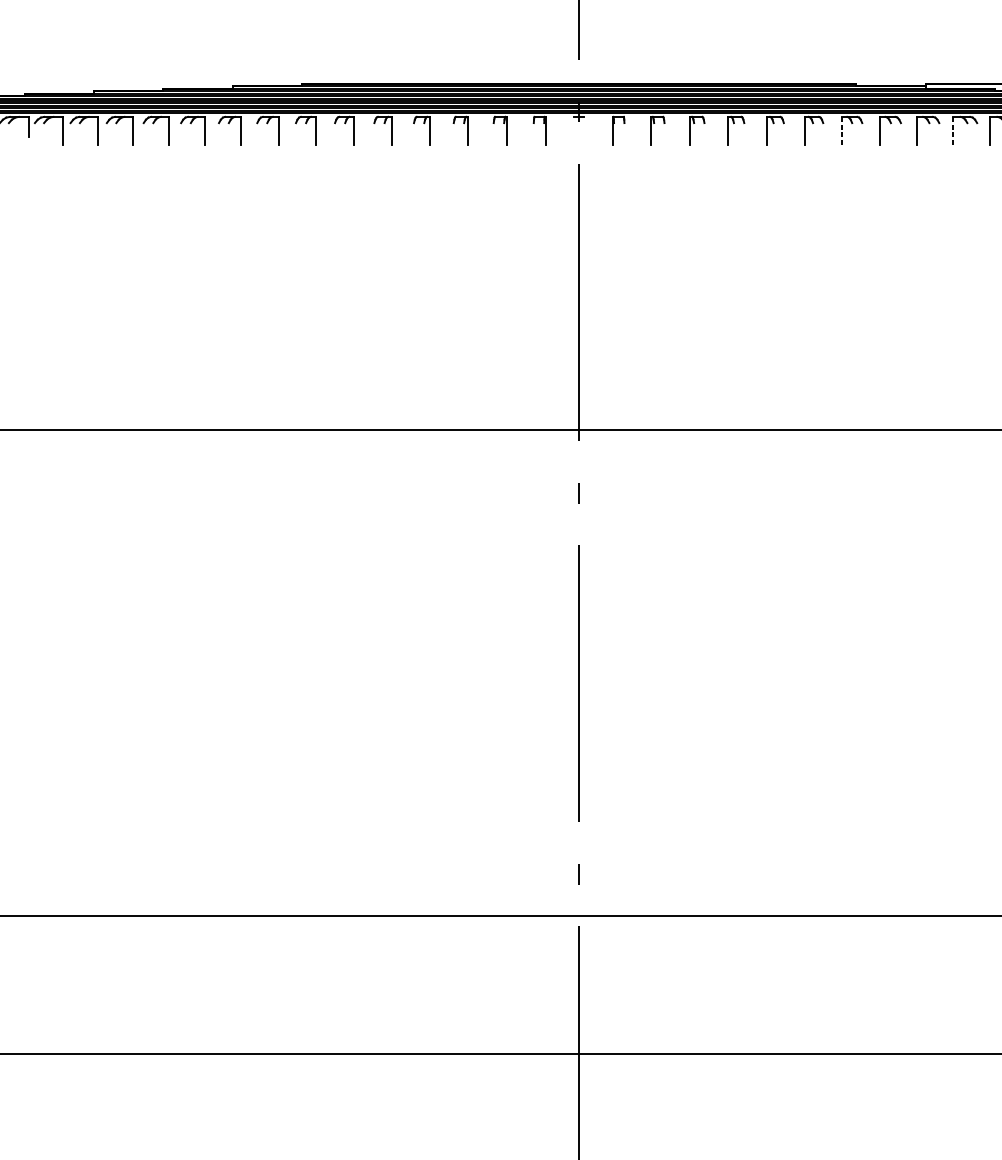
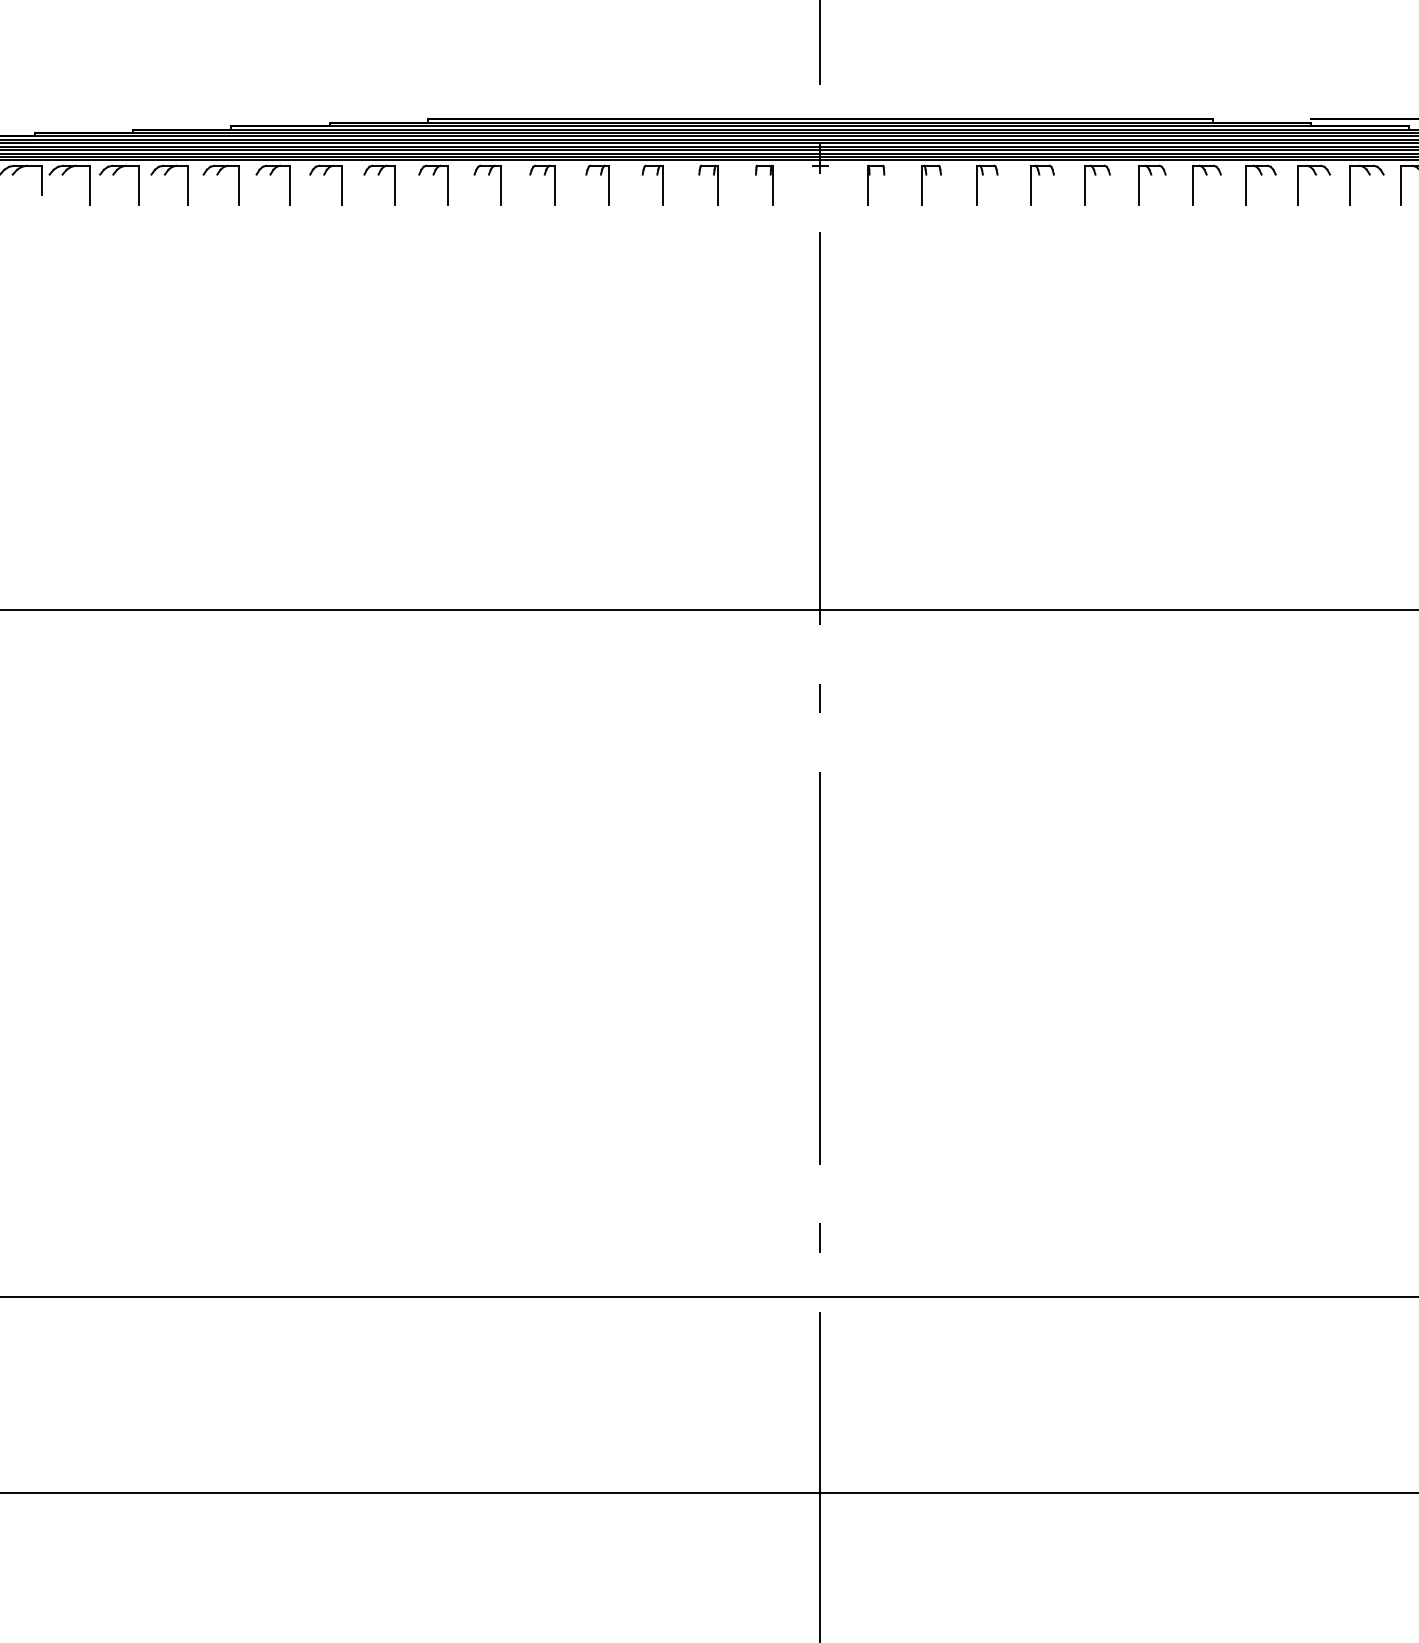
line: (842, 130) -> (1192, 185), dashed -> solid
line: (953, 130) -> (1350, 185), dashed -> solid

